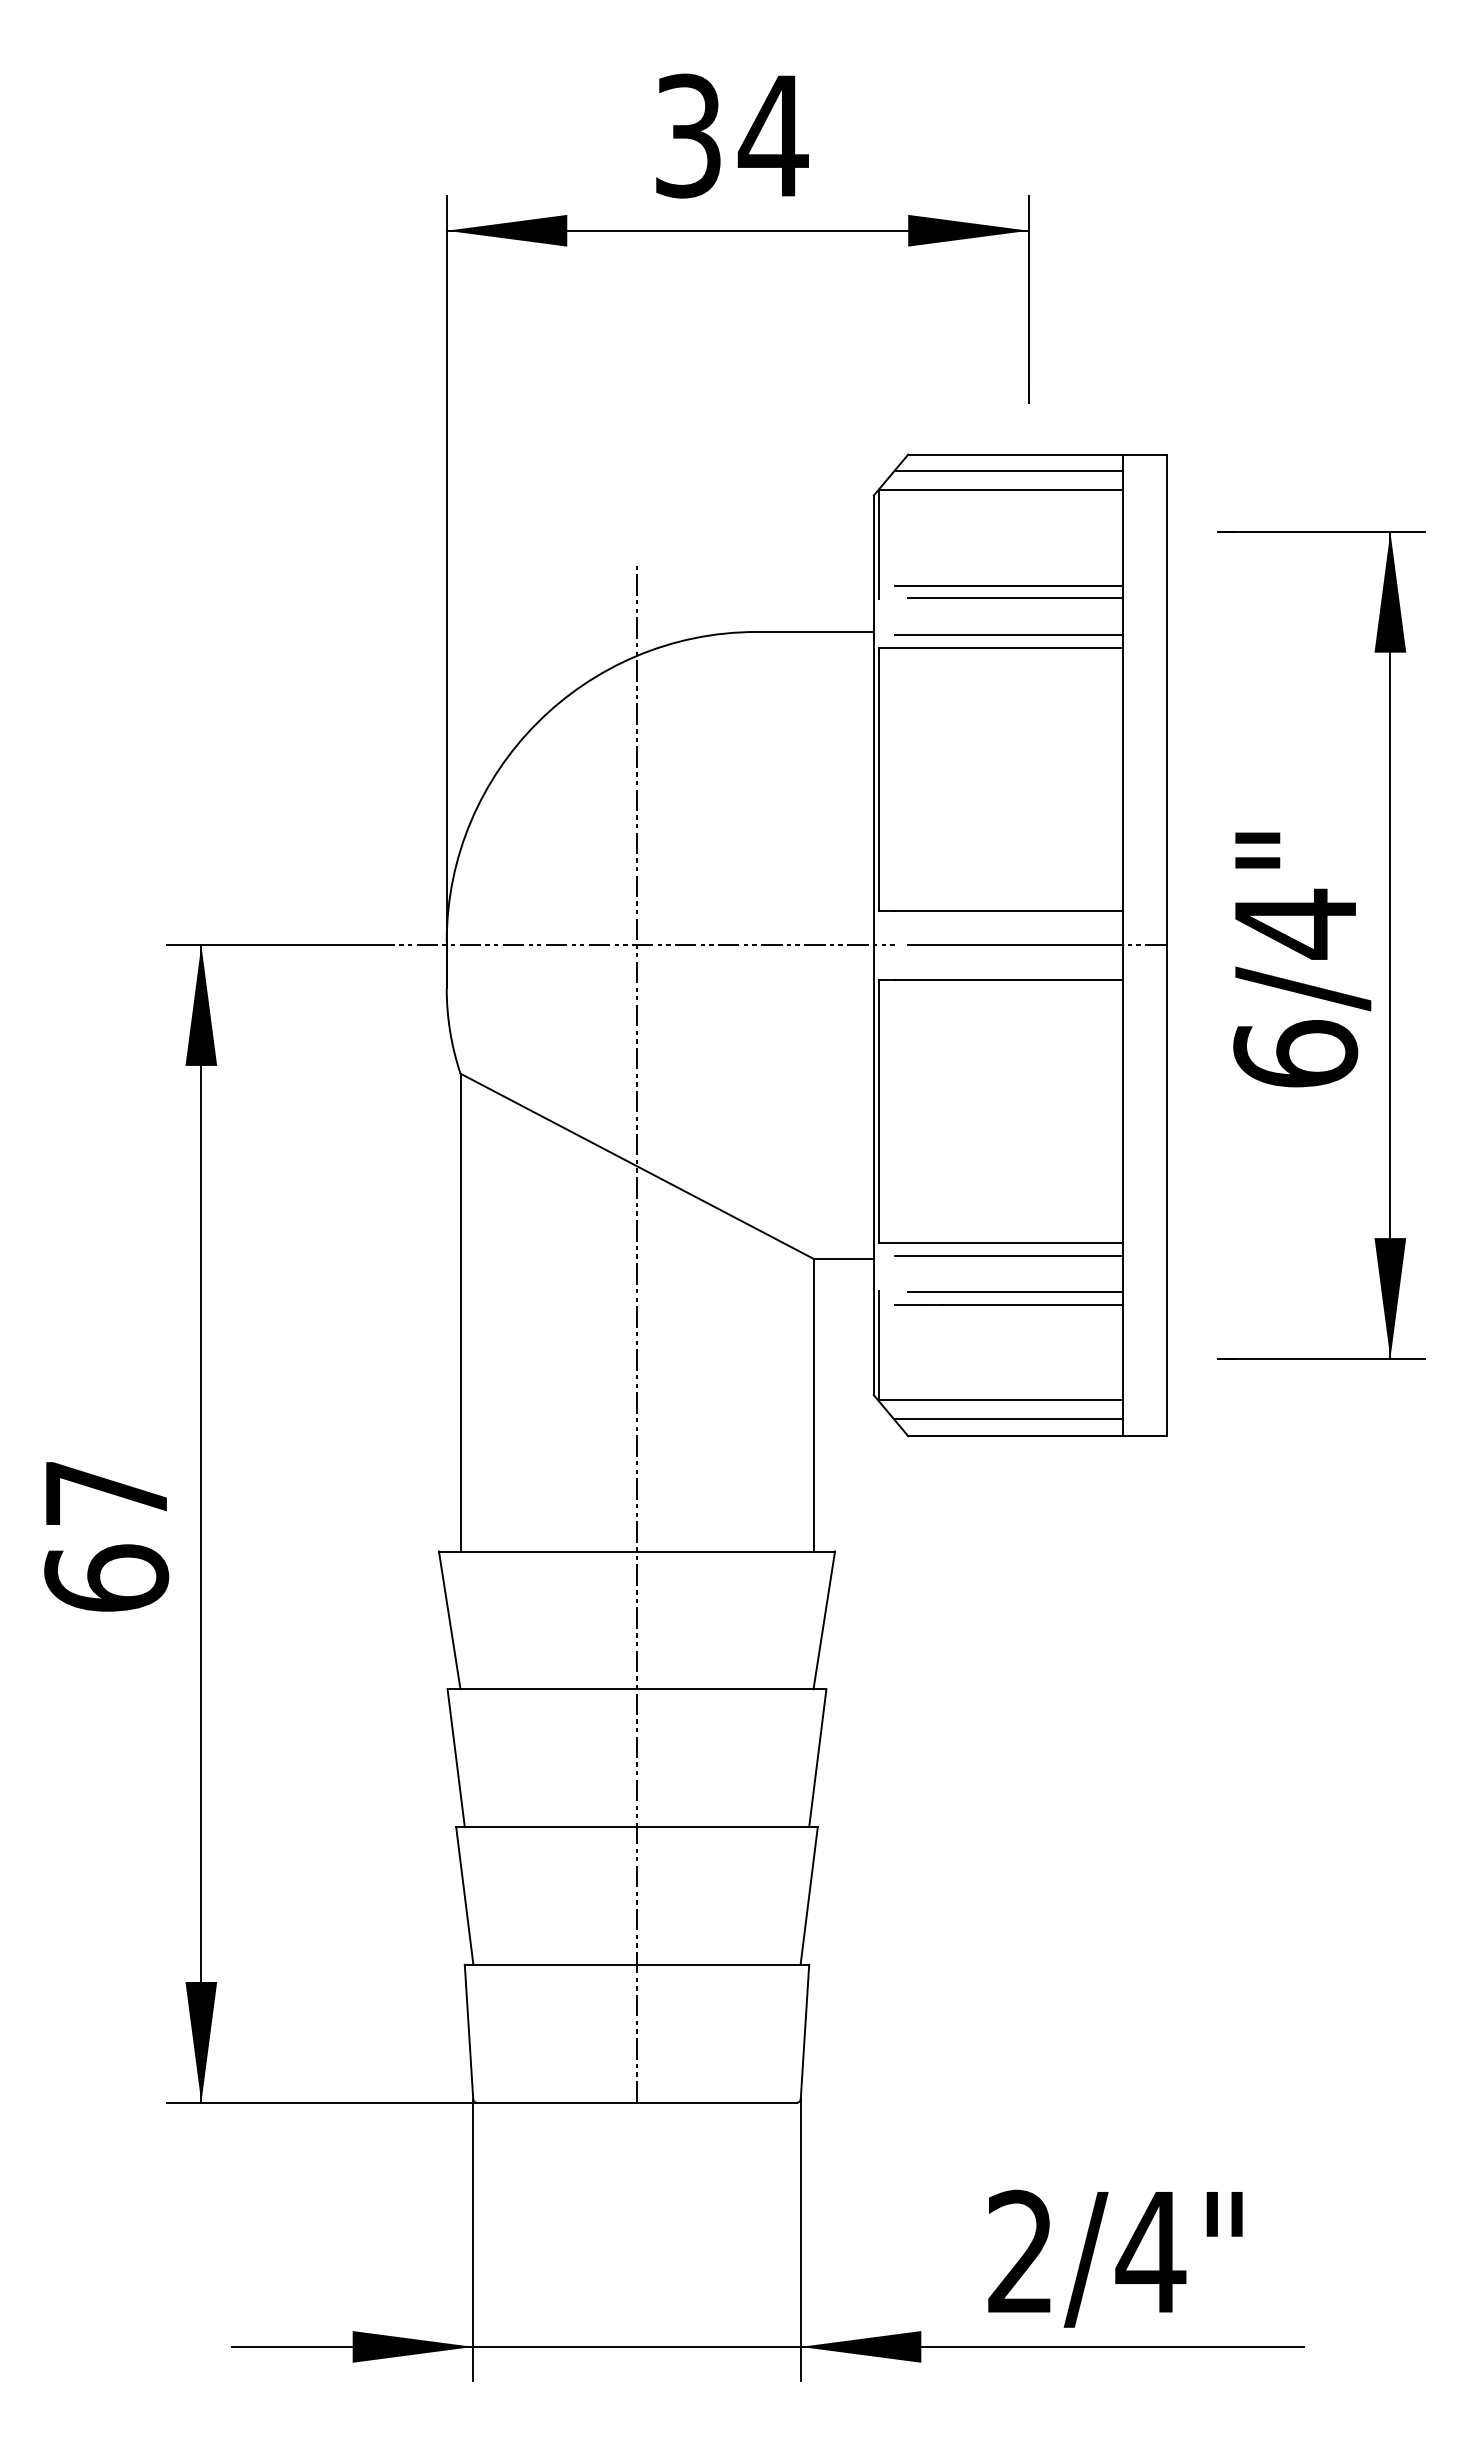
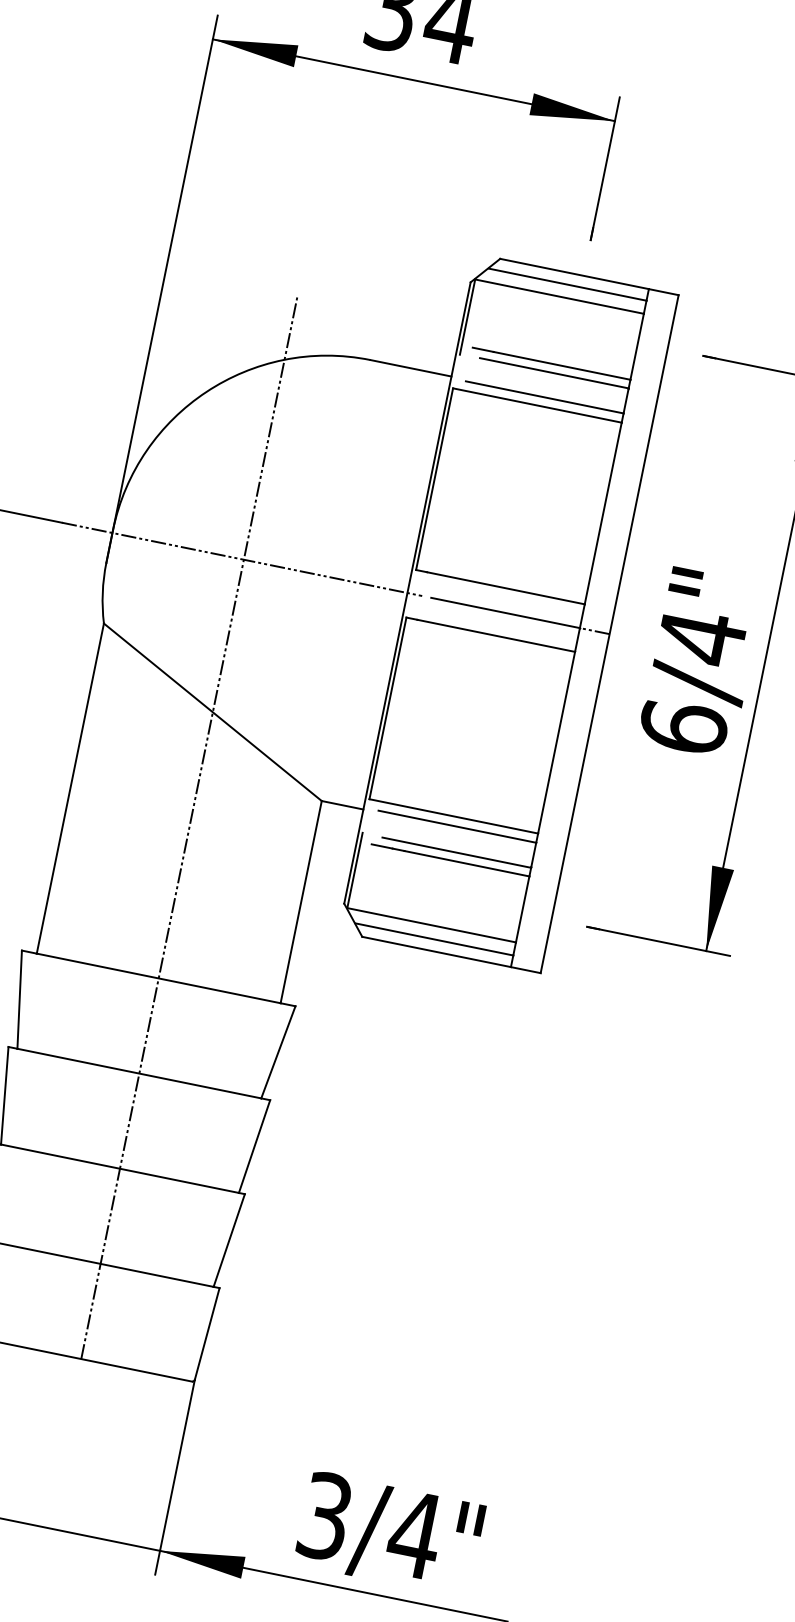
text: (1020, 2251) -> (325, 1515), 2/4" -> 3/4"

